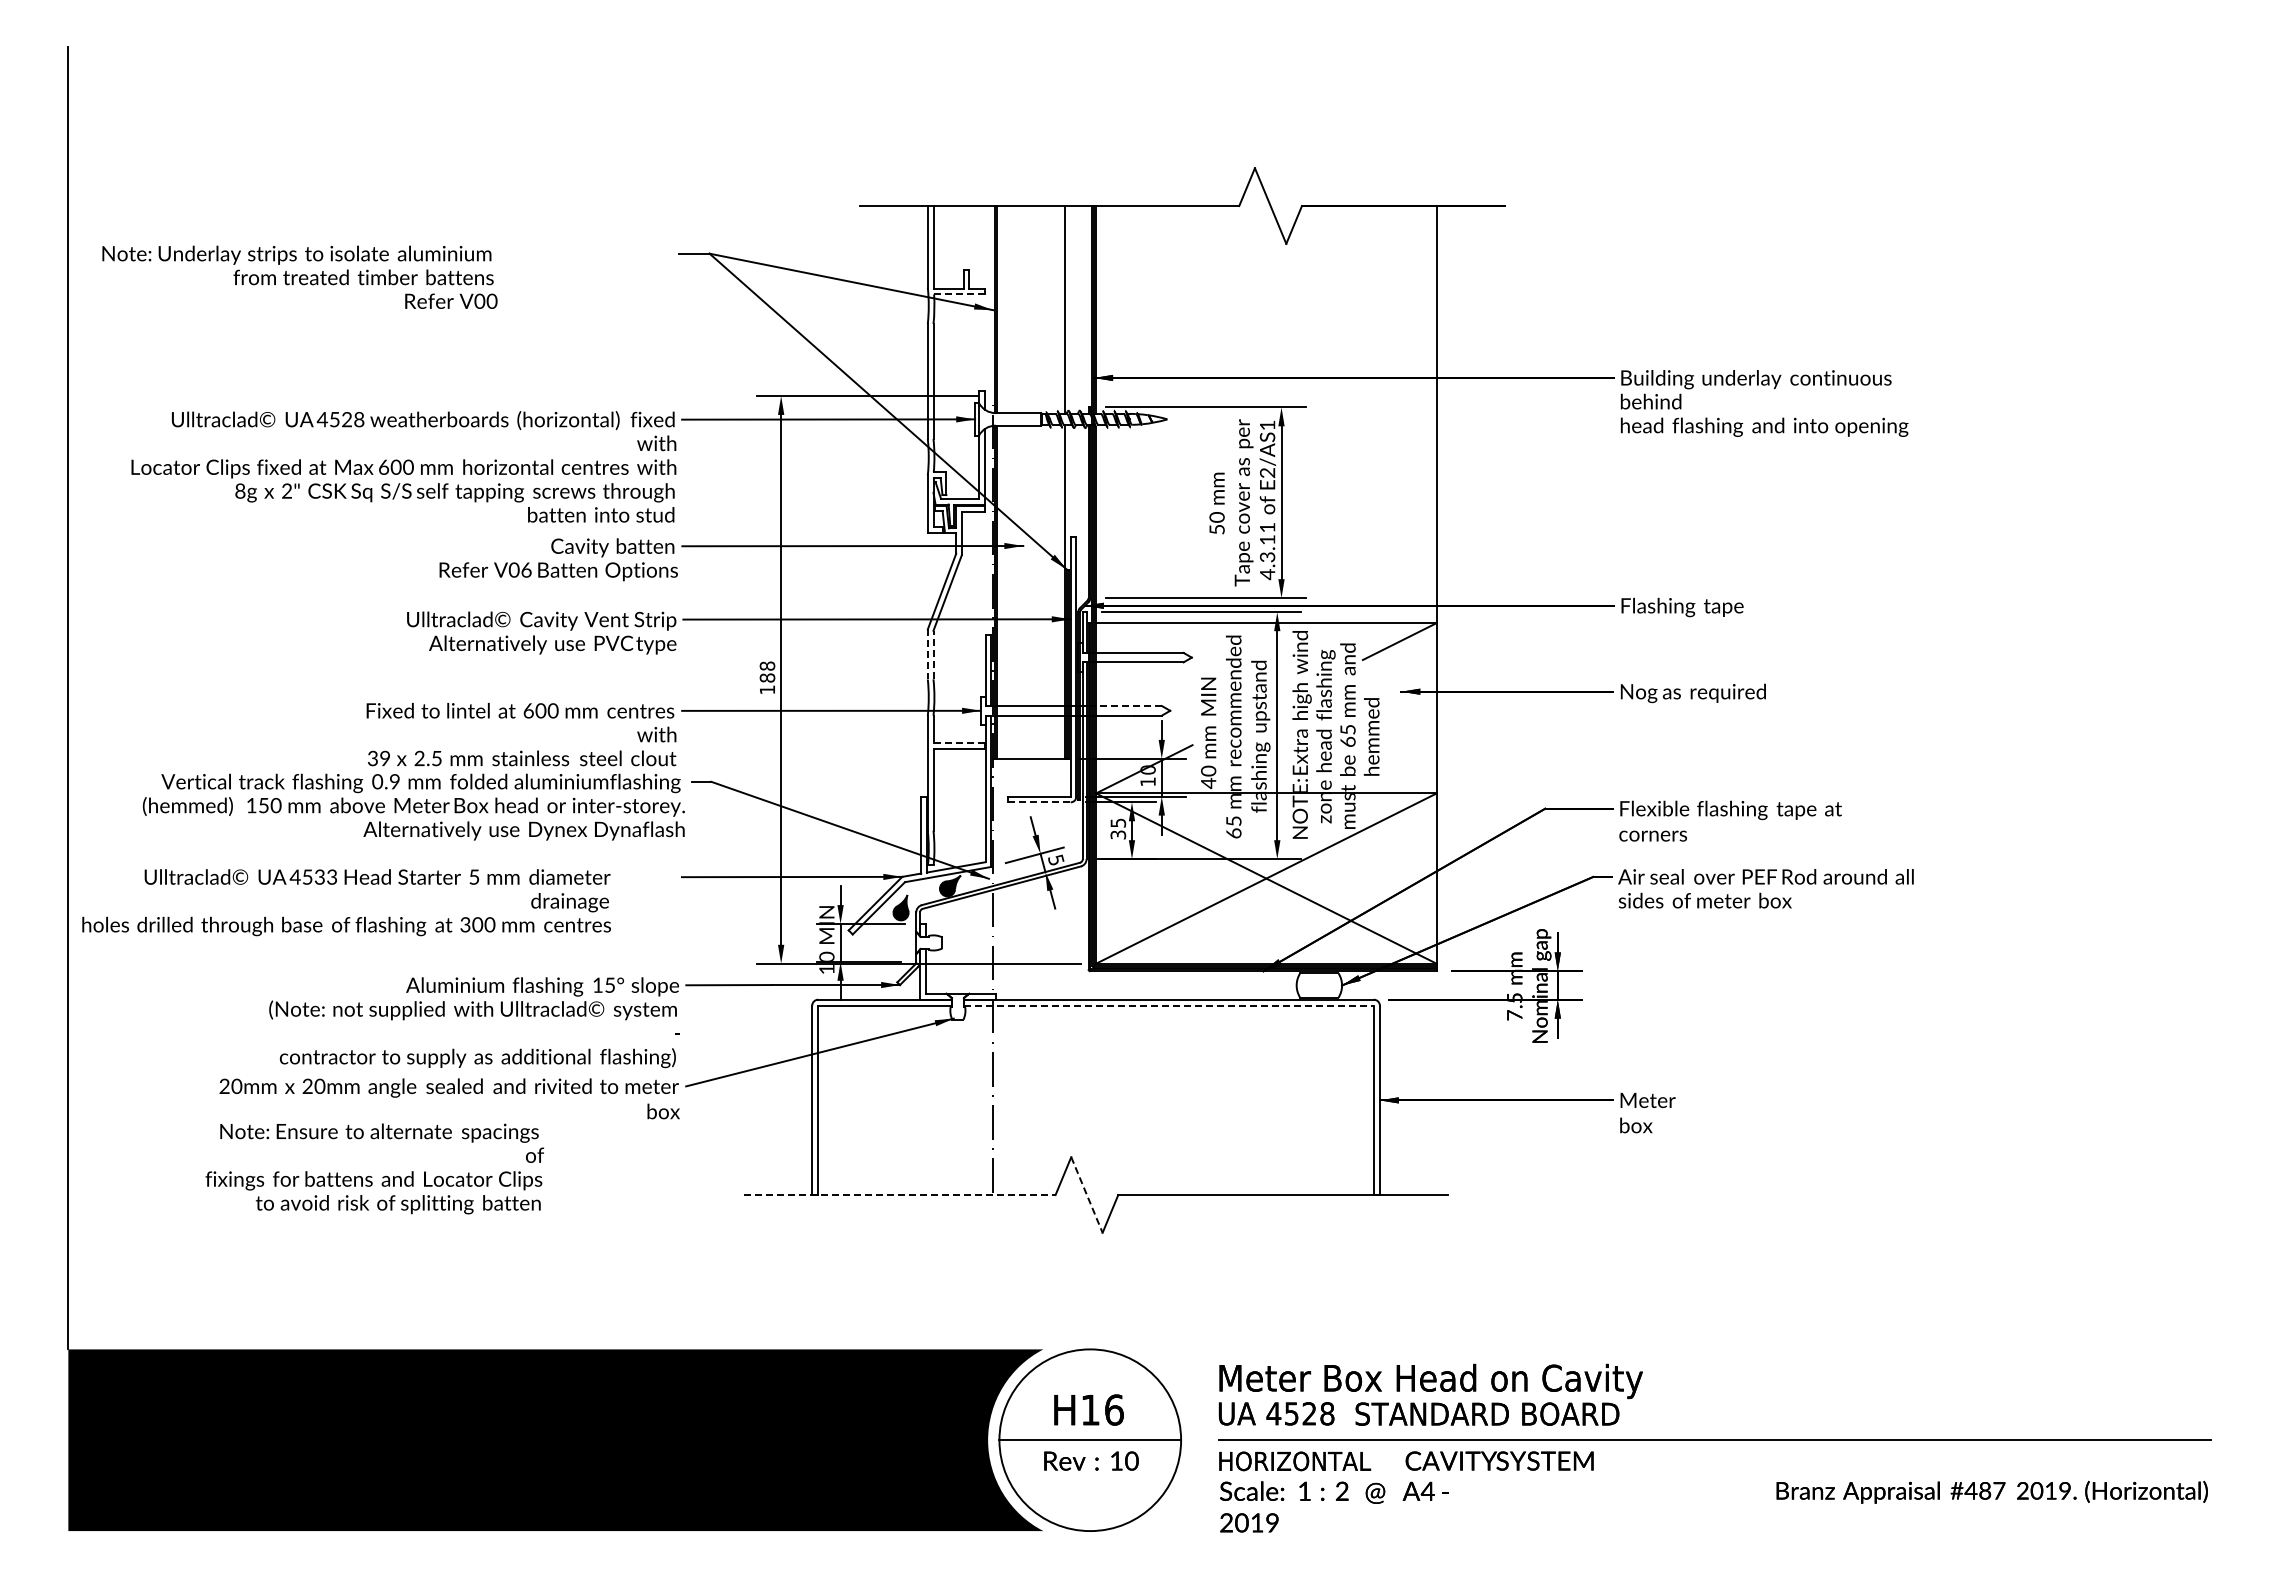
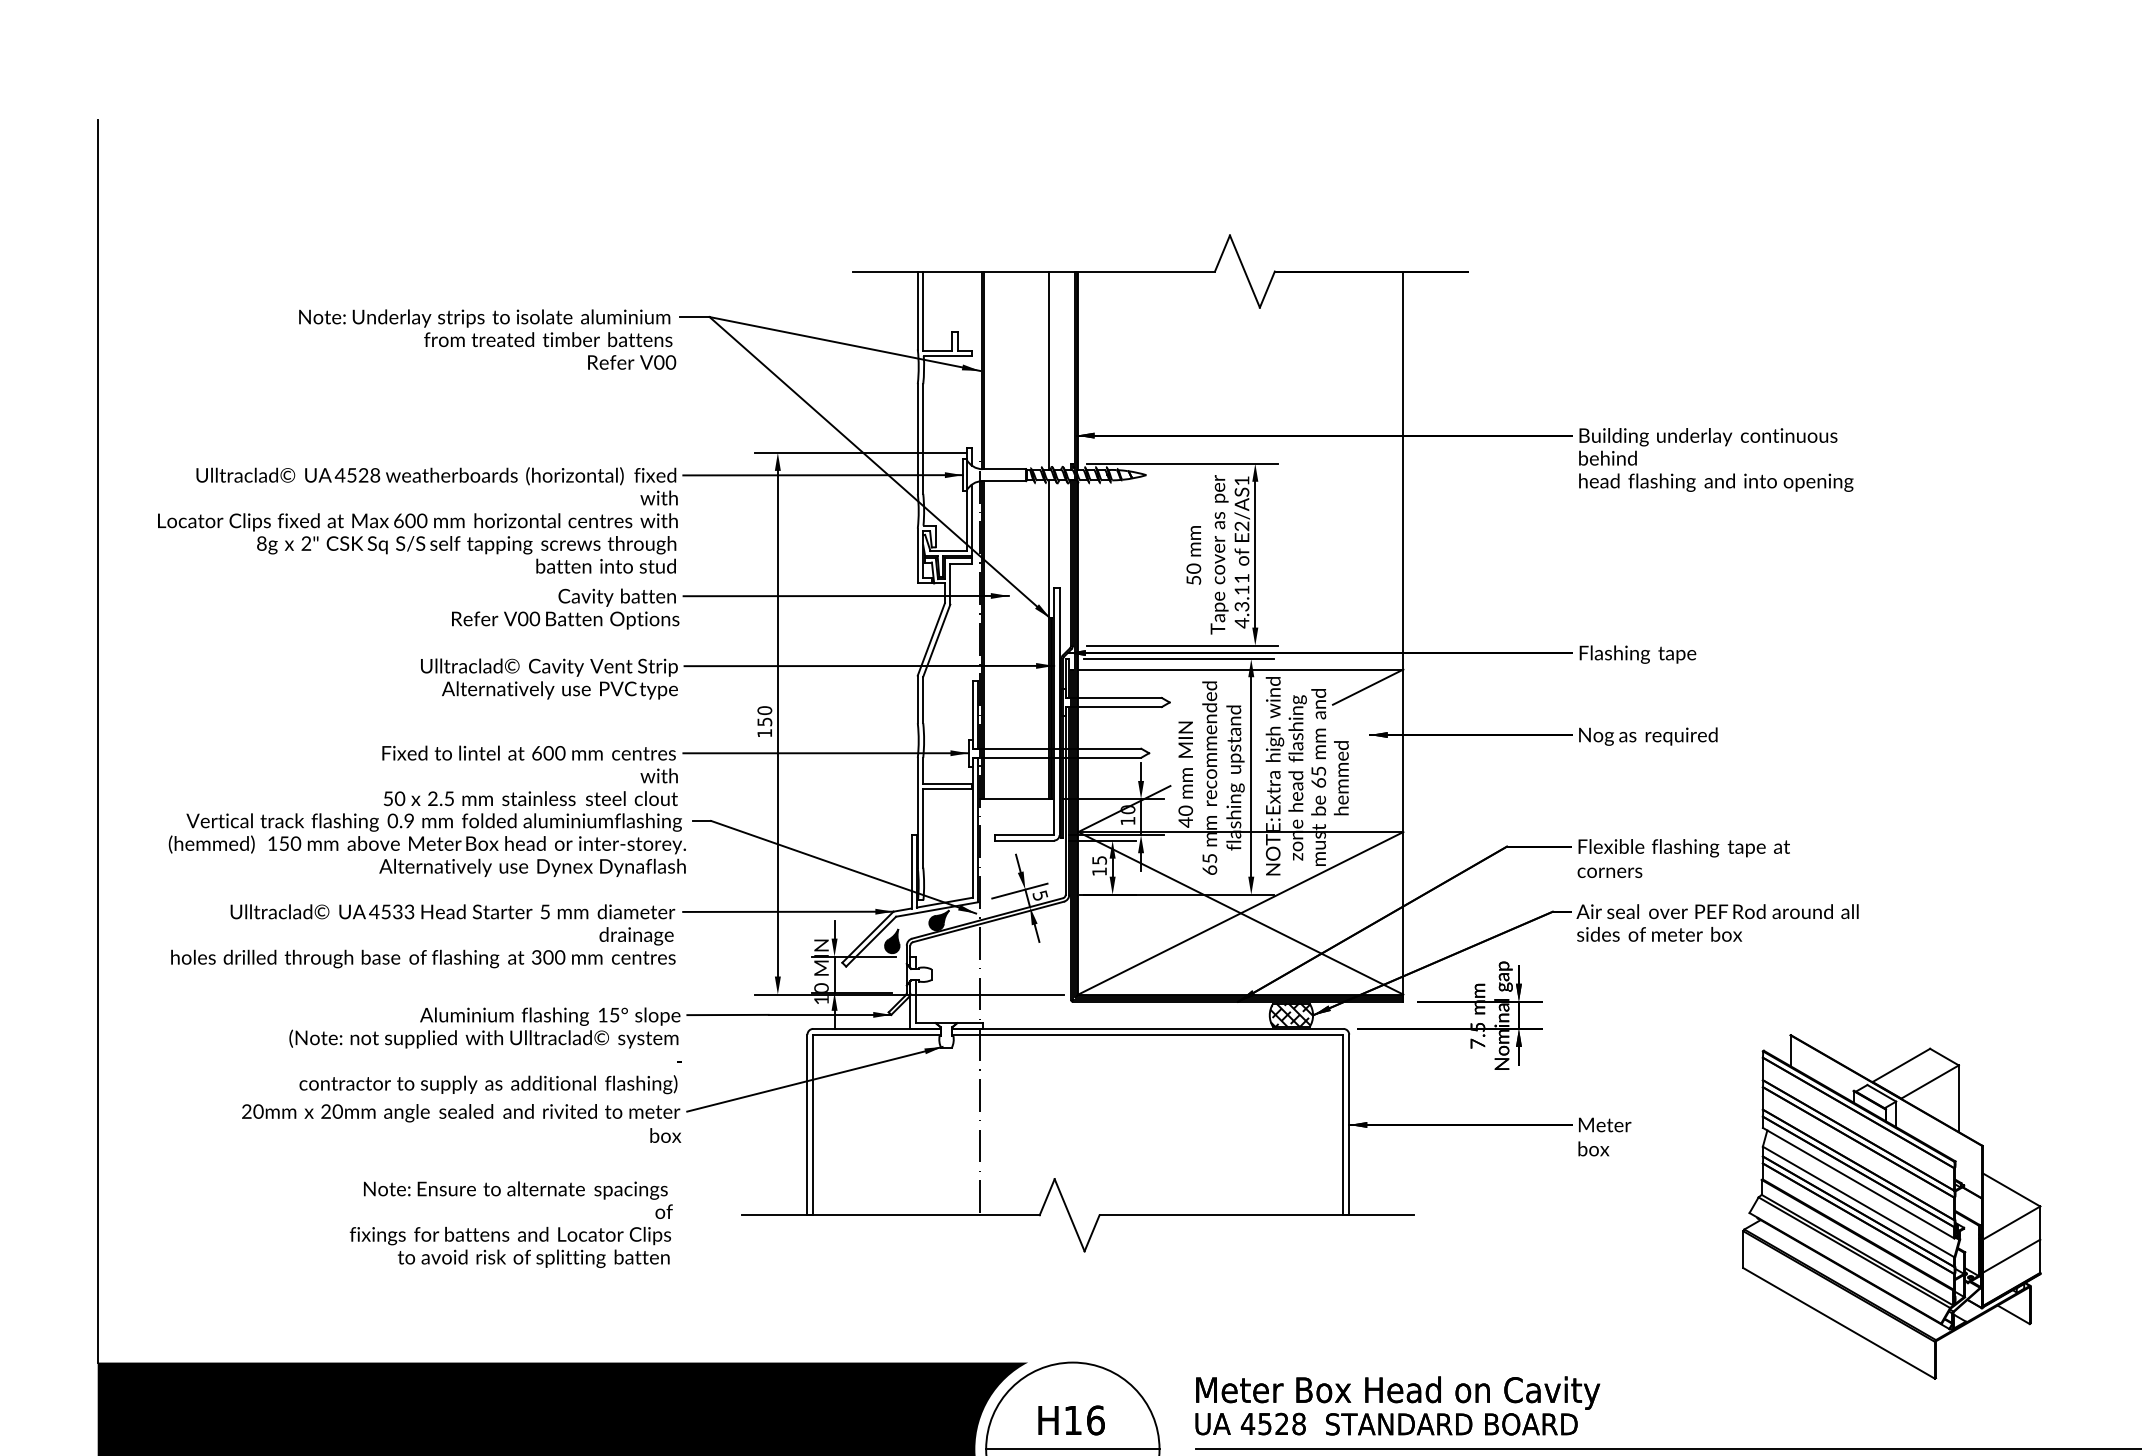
text: (299, 276) -> (487, 338), moved
line: (959, 294) -> (948, 355), dashed -> solid
text: (526, 569) -> (534, 618), V06 -> V00
line: (927, 654) -> (917, 699), dashed -> solid
line: (933, 654) -> (923, 699), dashed -> solid
text: (767, 671) -> (764, 715), 188 -> 150
line: (1128, 706) -> (1109, 749), dashed -> solid
line: (959, 743) -> (948, 784), dashed -> solid
text: (379, 758) -> (394, 798), 39 -> 50
line: (1039, 802) -> (1024, 840), dashed -> solid
text: (1118, 834) -> (1099, 871), 35 -> 15
text: (346, 902) -> (423, 936), moved
hatch: (1319, 985) -> (1291, 1015), added
line: (1168, 1005) -> (1147, 1034), dashed -> solid
text: (374, 1168) -> (511, 1224), moved
part: (1948, 1186) -> (1891, 1207), added
line: (899, 1195) -> (890, 1215), dashed -> solid
line: (1086, 1195) -> (1069, 1215), dashed -> solid

